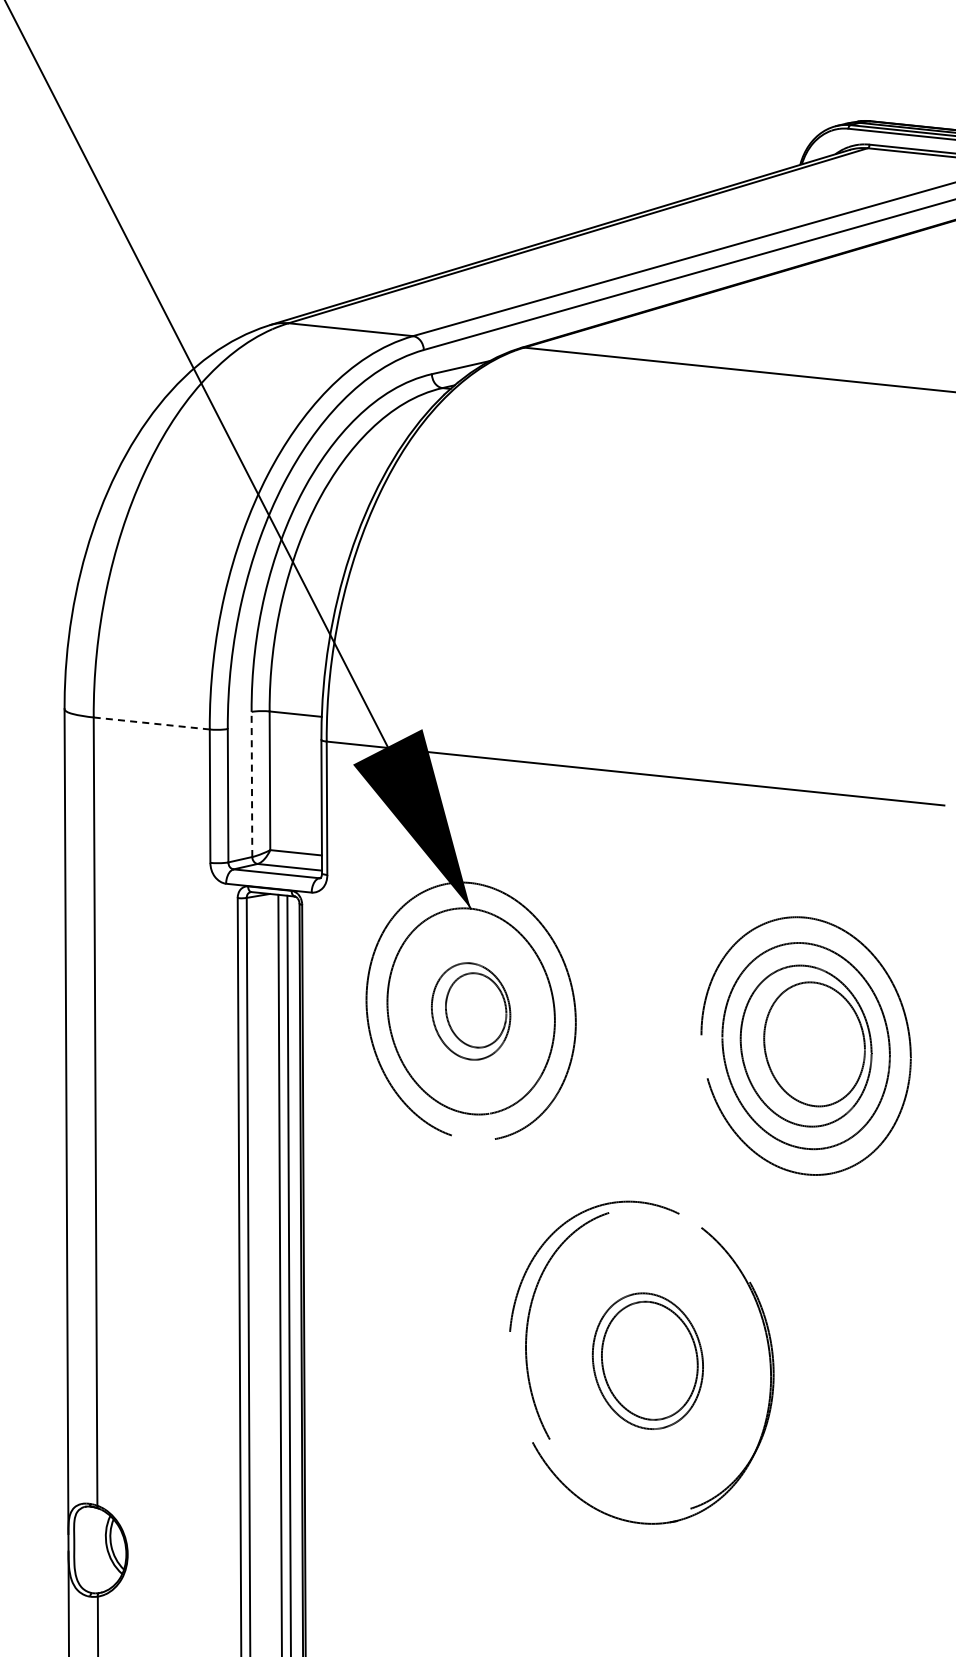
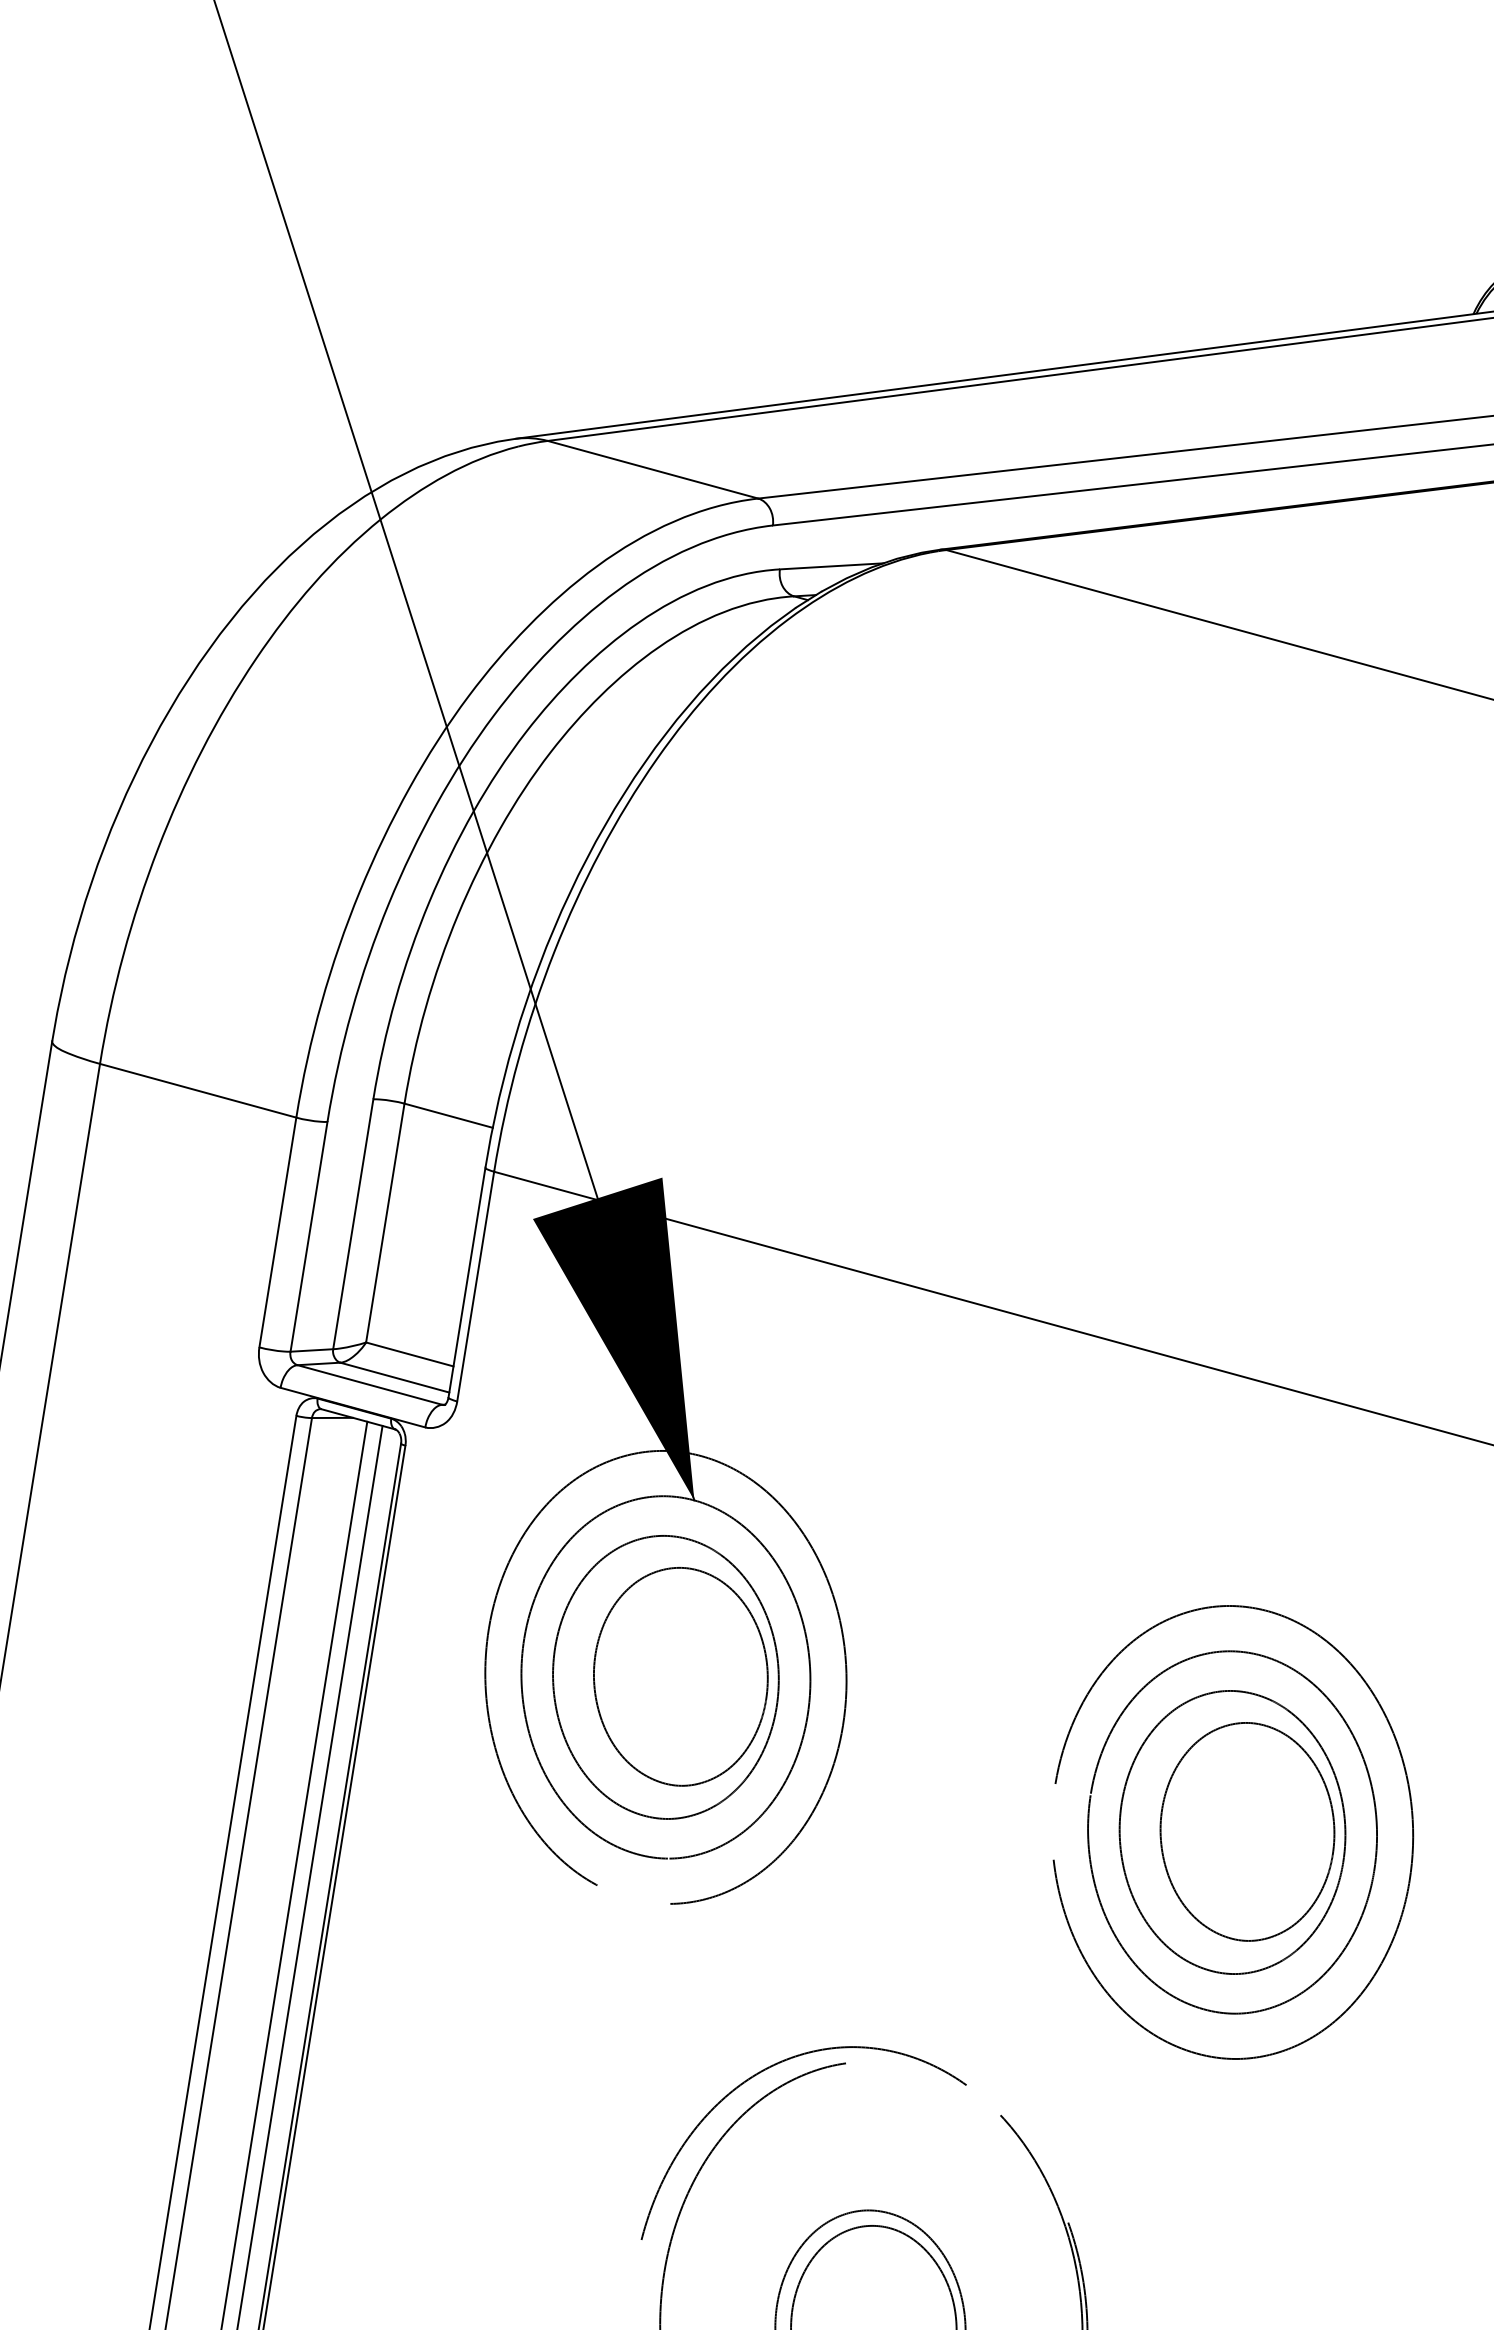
line: (152, 723) -> (199, 1090), dashed -> solid
line: (251, 784) -> (352, 1224), dashed -> solid
part: (470, 1011) -> (664, 1677), size x1.67

